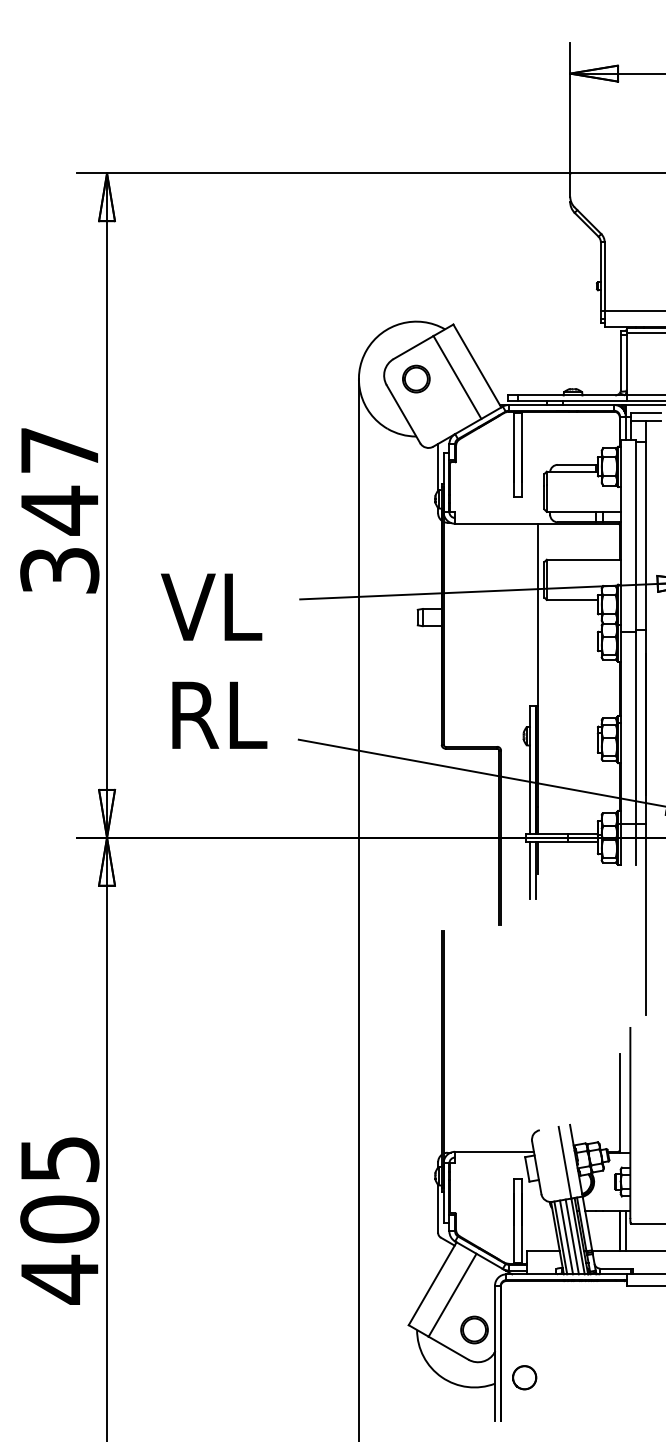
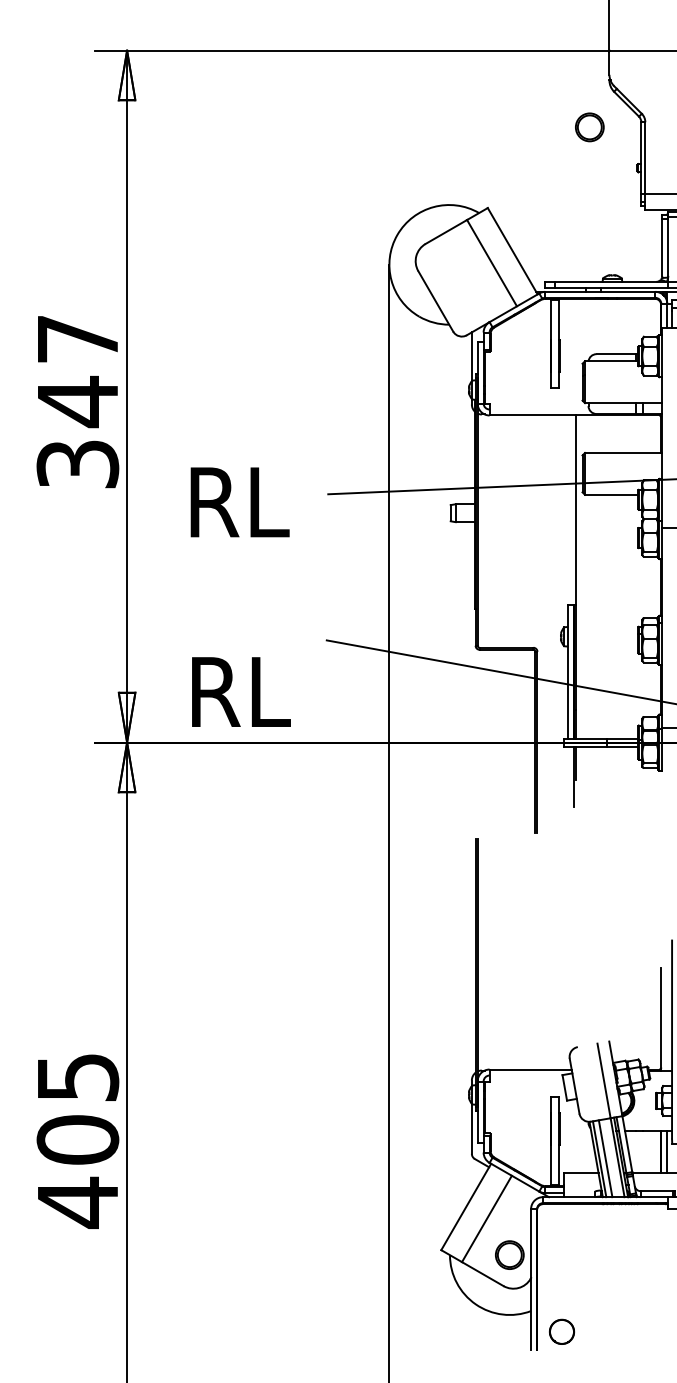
part: (416, 378) -> (589, 126), moved
text: (212, 606) -> (236, 501), VL -> RL
text: (219, 714) -> (241, 691), moved
line: (530, 870) -> (568, 776), removed
line: (571, 1236) -> (610, 1157), removed
circle: (524, 1377) -> (561, 1331), moved

